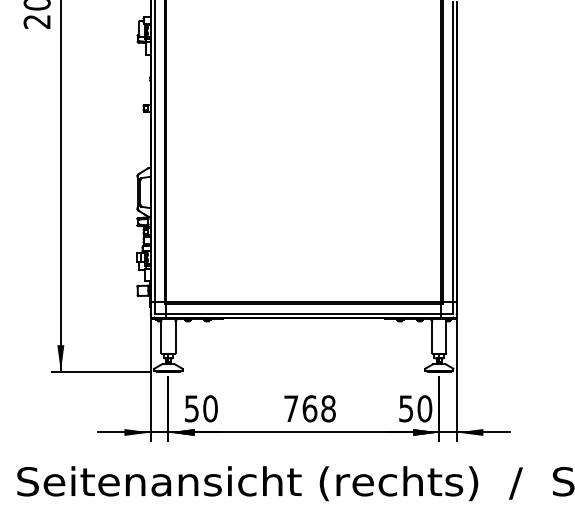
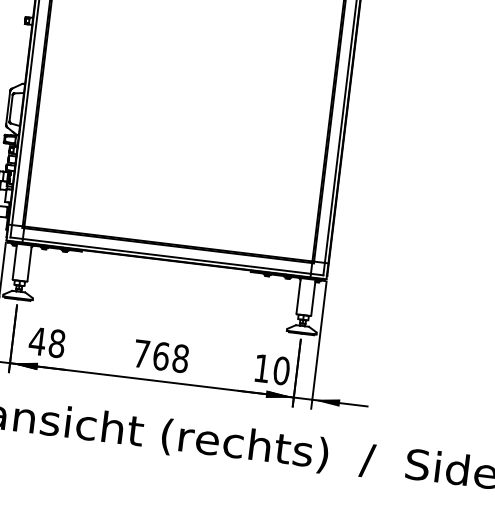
text: (200, 408) -> (46, 342), 50 -> 48
text: (405, 408) -> (261, 368), 50 -> 10

